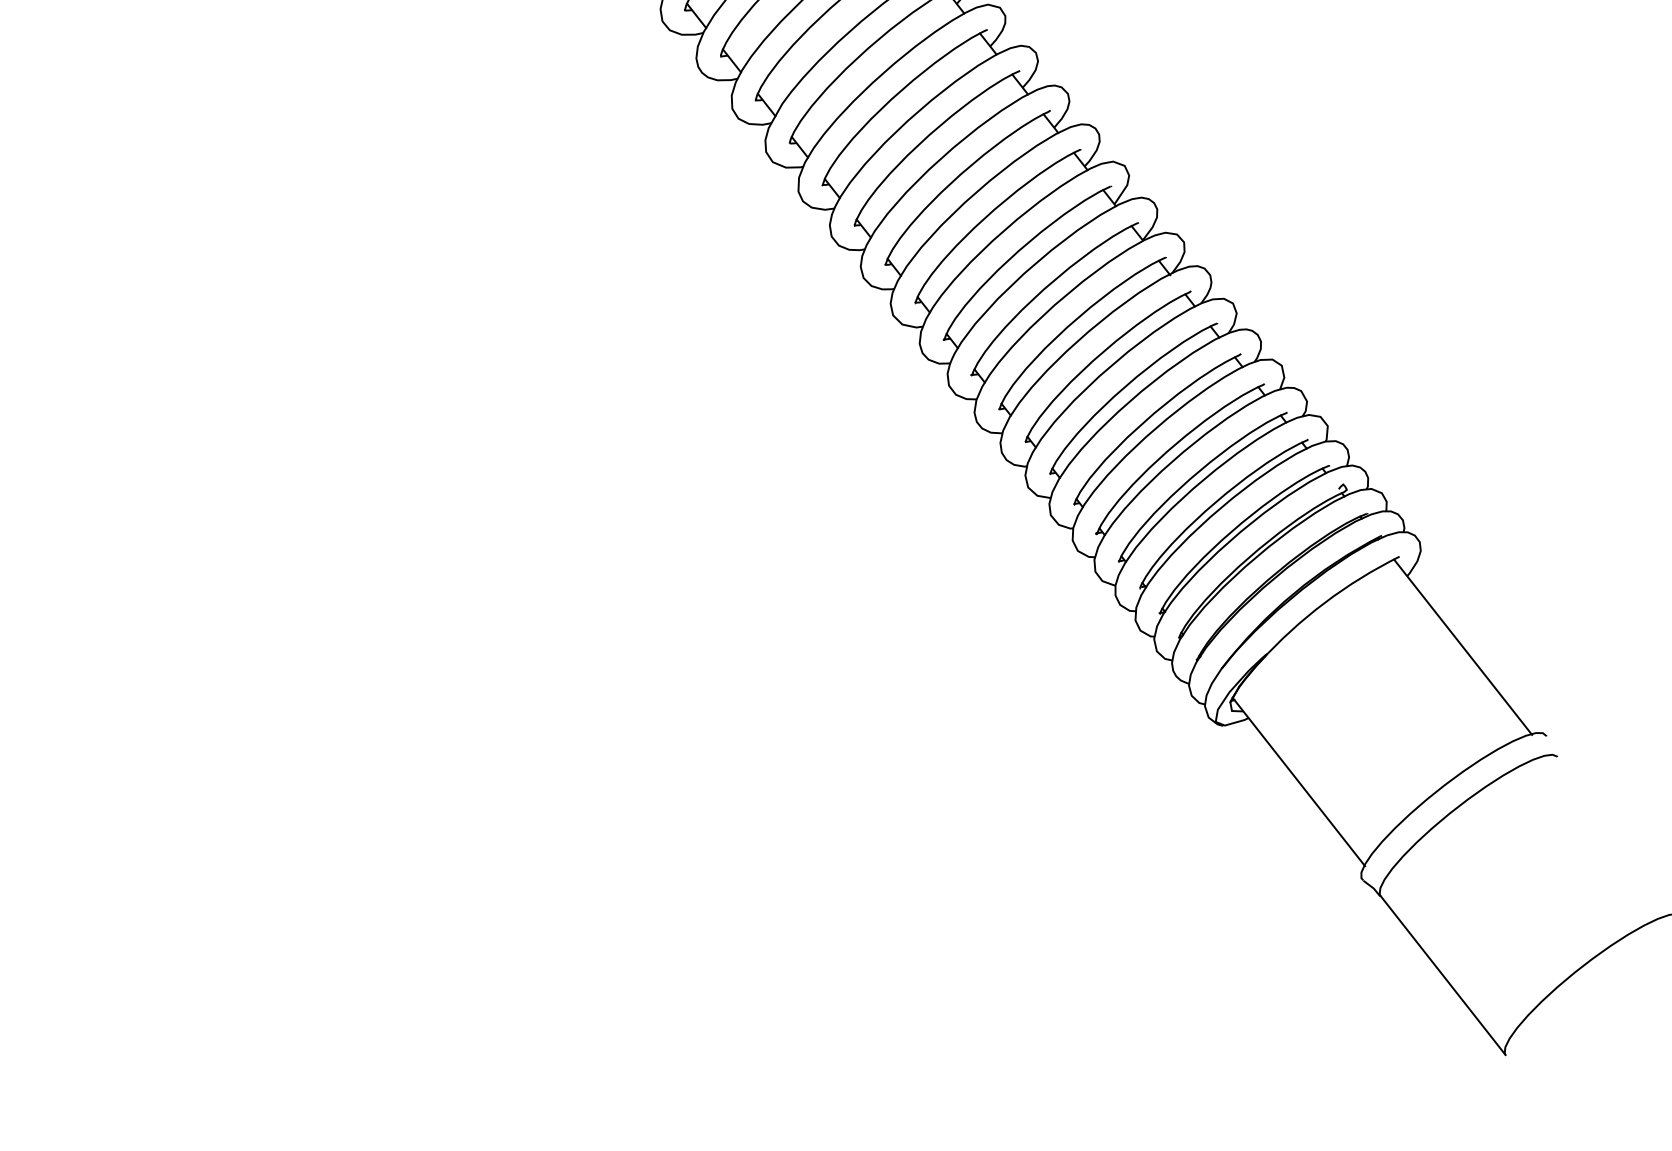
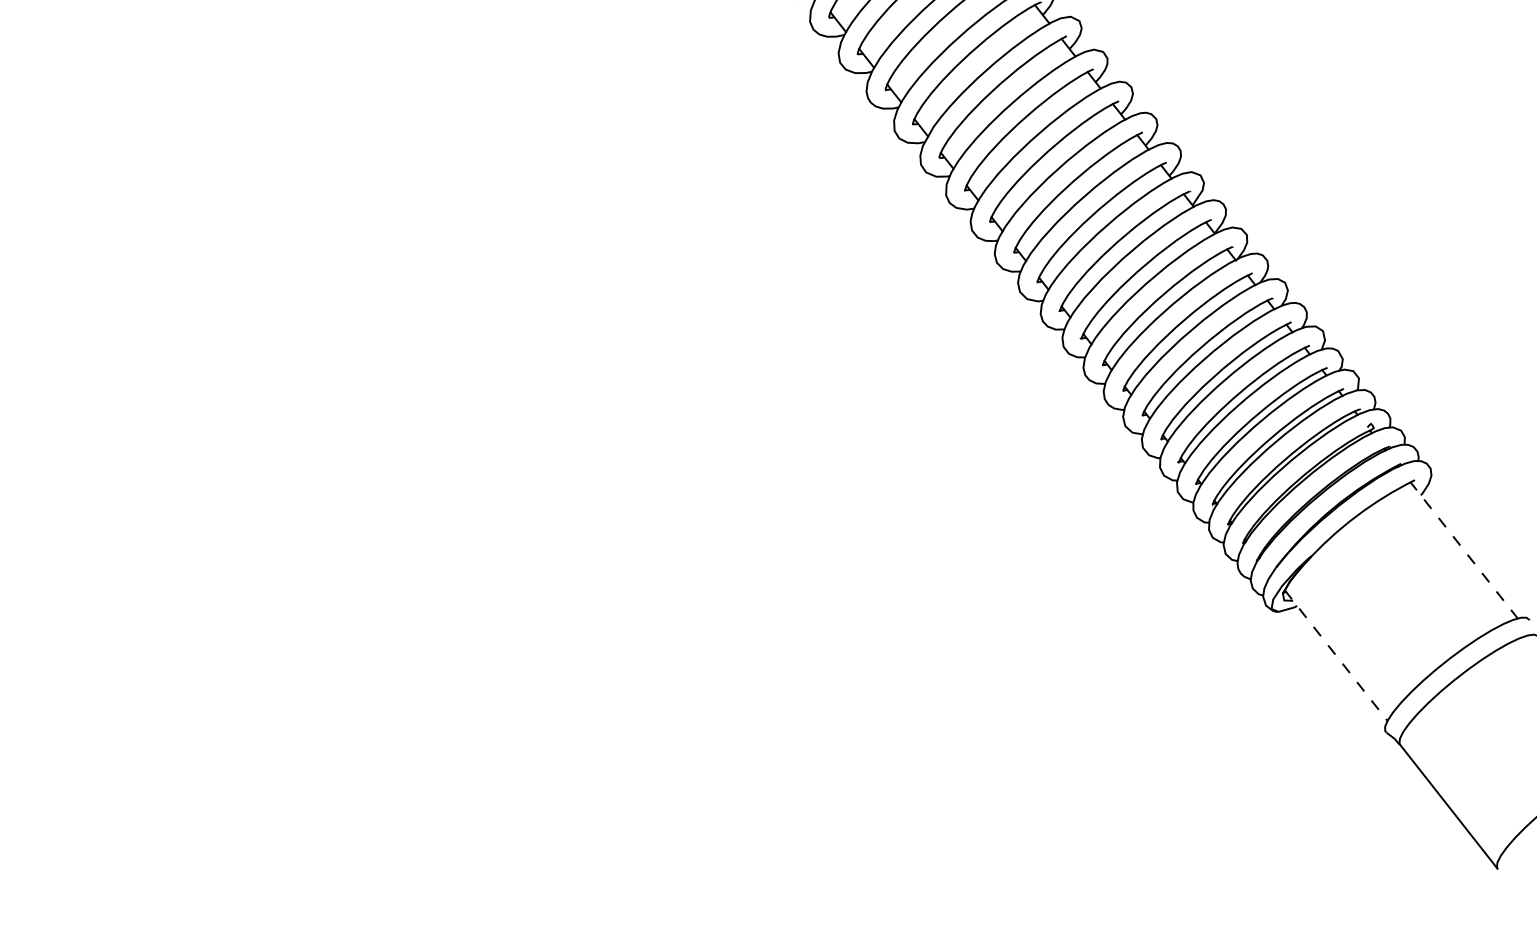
line: (1463, 646) -> (1464, 550), solid -> dashed
line: (1299, 781) -> (1336, 655), solid -> dashed

